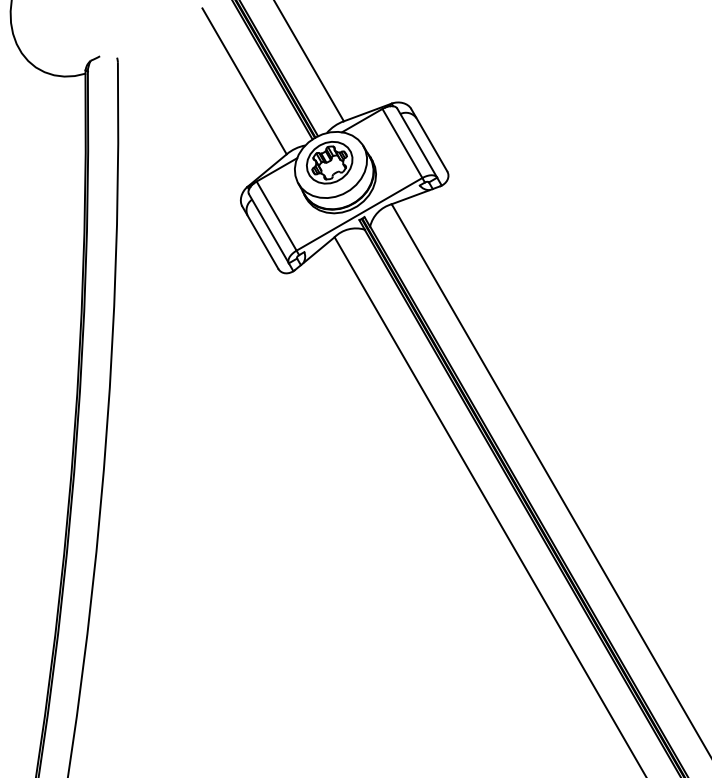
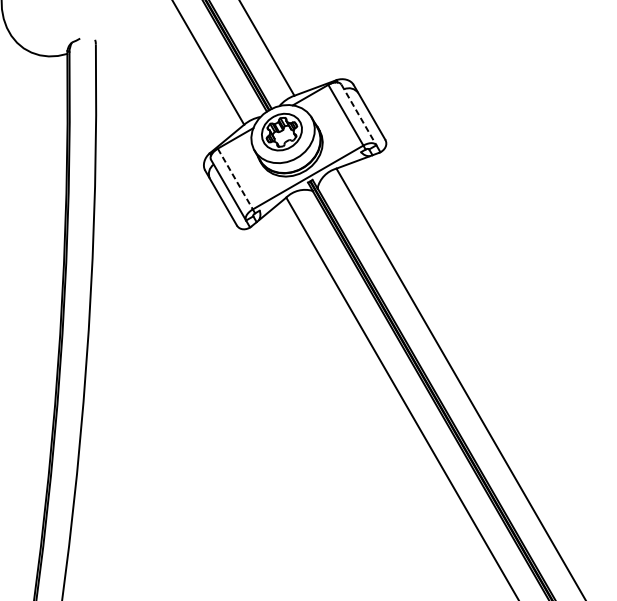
line: (417, 143) -> (359, 115), solid -> dashed
line: (276, 216) -> (235, 179), solid -> dashed

